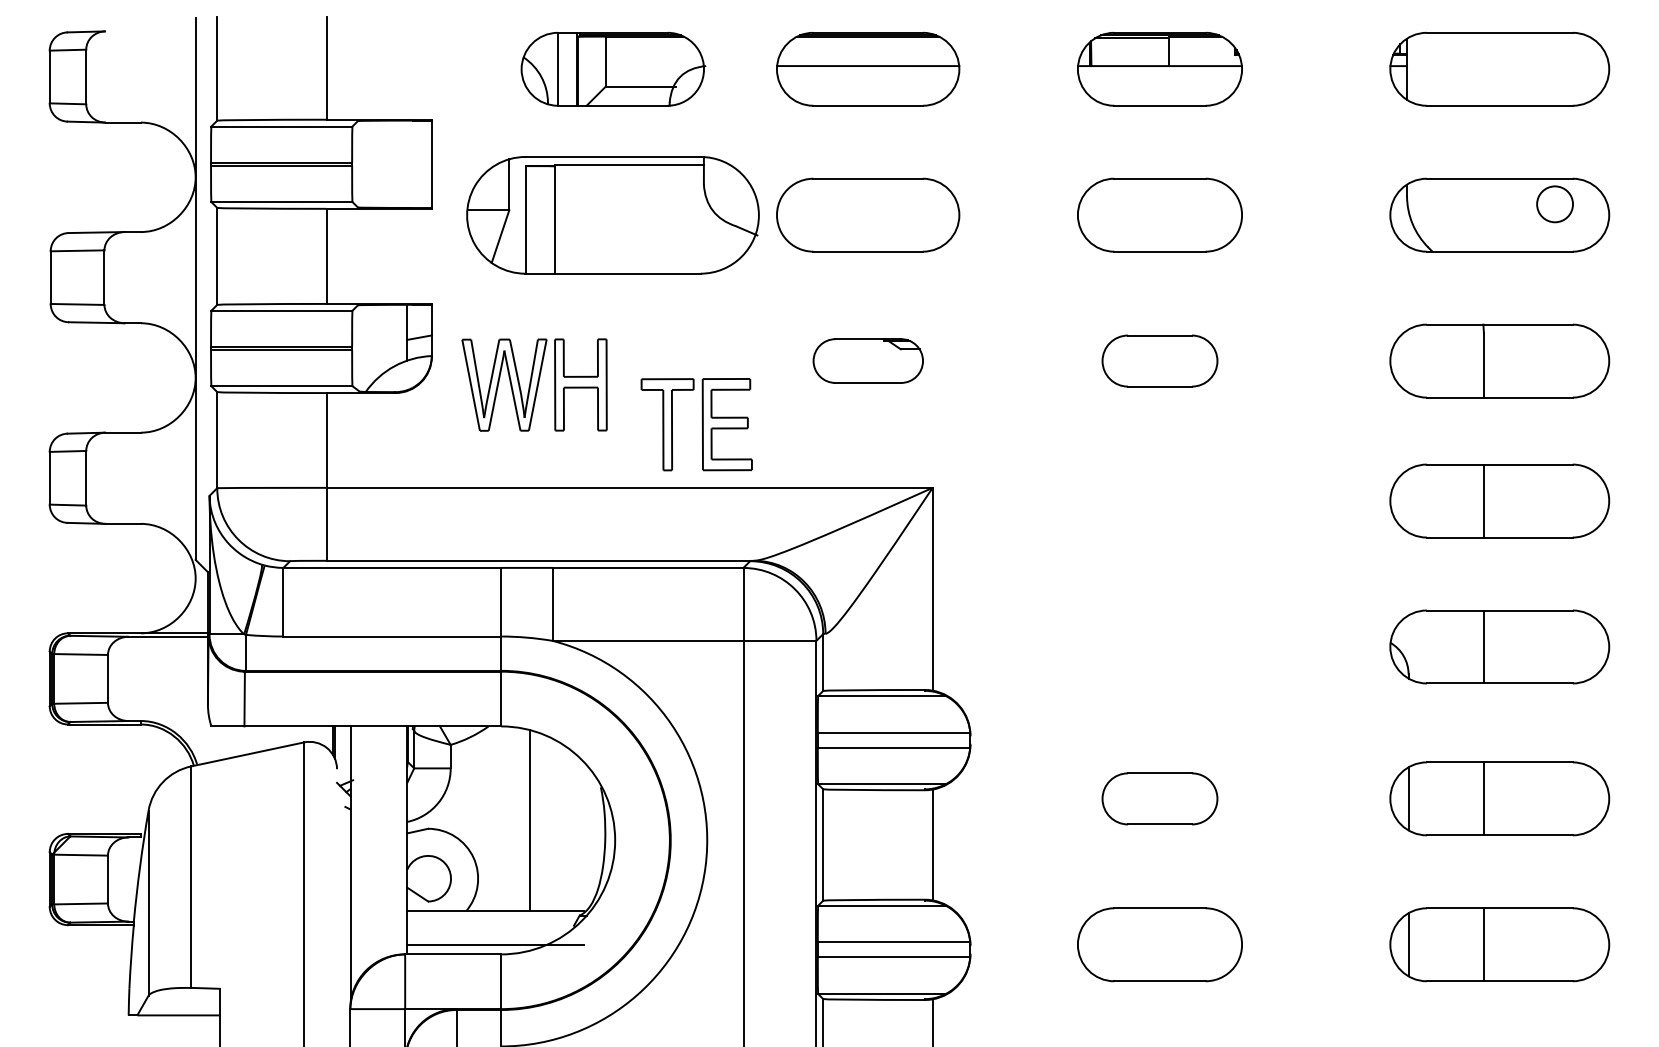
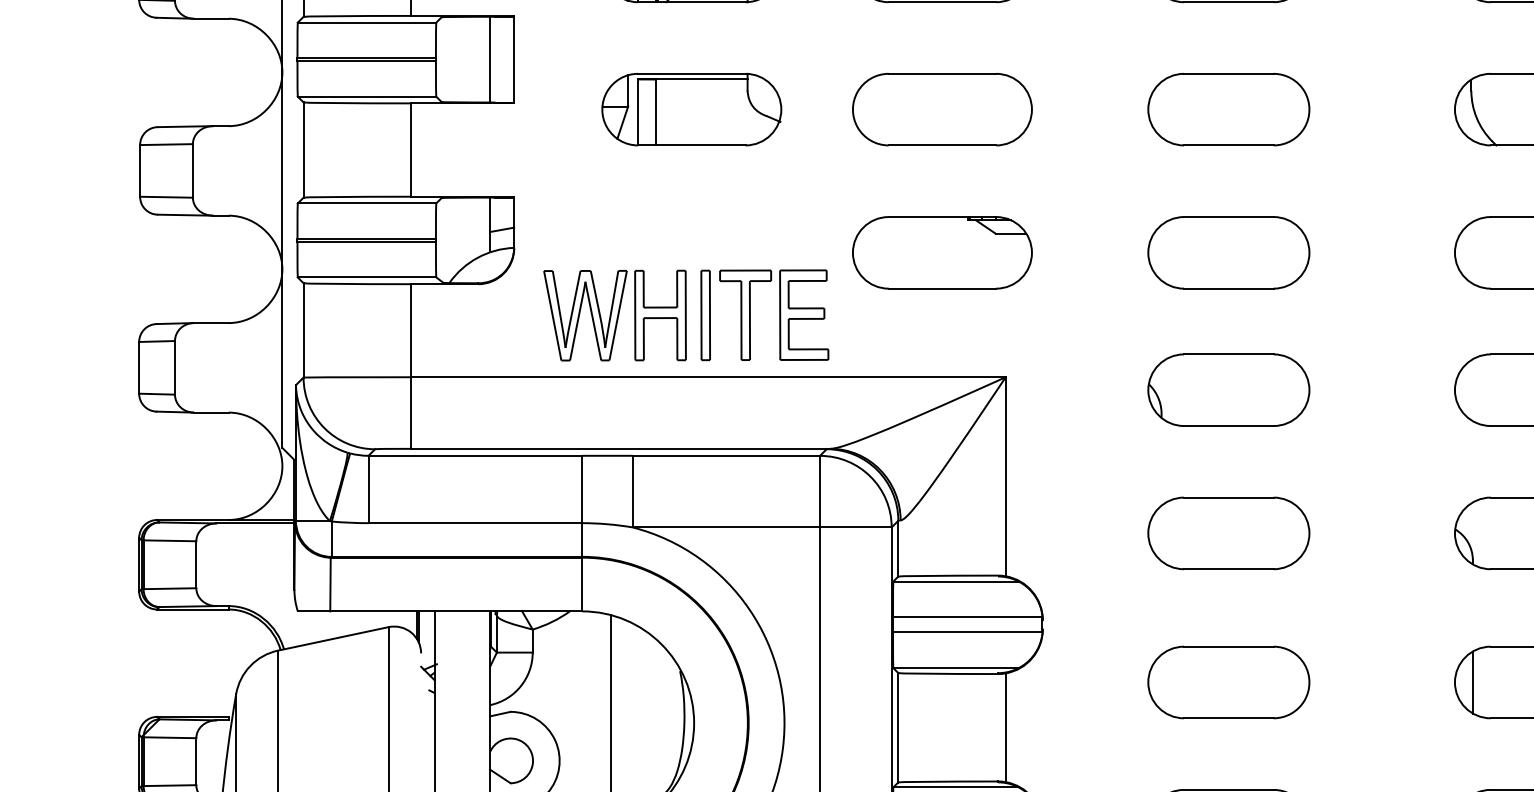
line: (407, 163) -> (490, 58), added
part: (612, 214) -> (691, 108), size x0.62
part: (868, 360) -> (942, 252), size x1.67
part: (1159, 360) -> (1228, 252), size x1.43
part: (534, 384) -> (614, 315), moved
part: (626, 424) -> (705, 315), added
part: (1159, 500) -> (1228, 389), added
part: (1159, 646) -> (1228, 532), added
part: (1159, 798) -> (1228, 682), size x1.43

